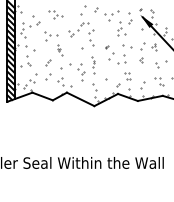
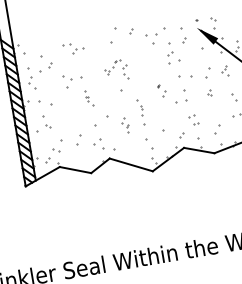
part: (81, 34) -> (116, 70), size x0.6
part: (109, 52) -> (161, 89), size x0.6
part: (48, 62) -> (75, 119), removed
part: (81, 72) -> (125, 125), size x0.6

